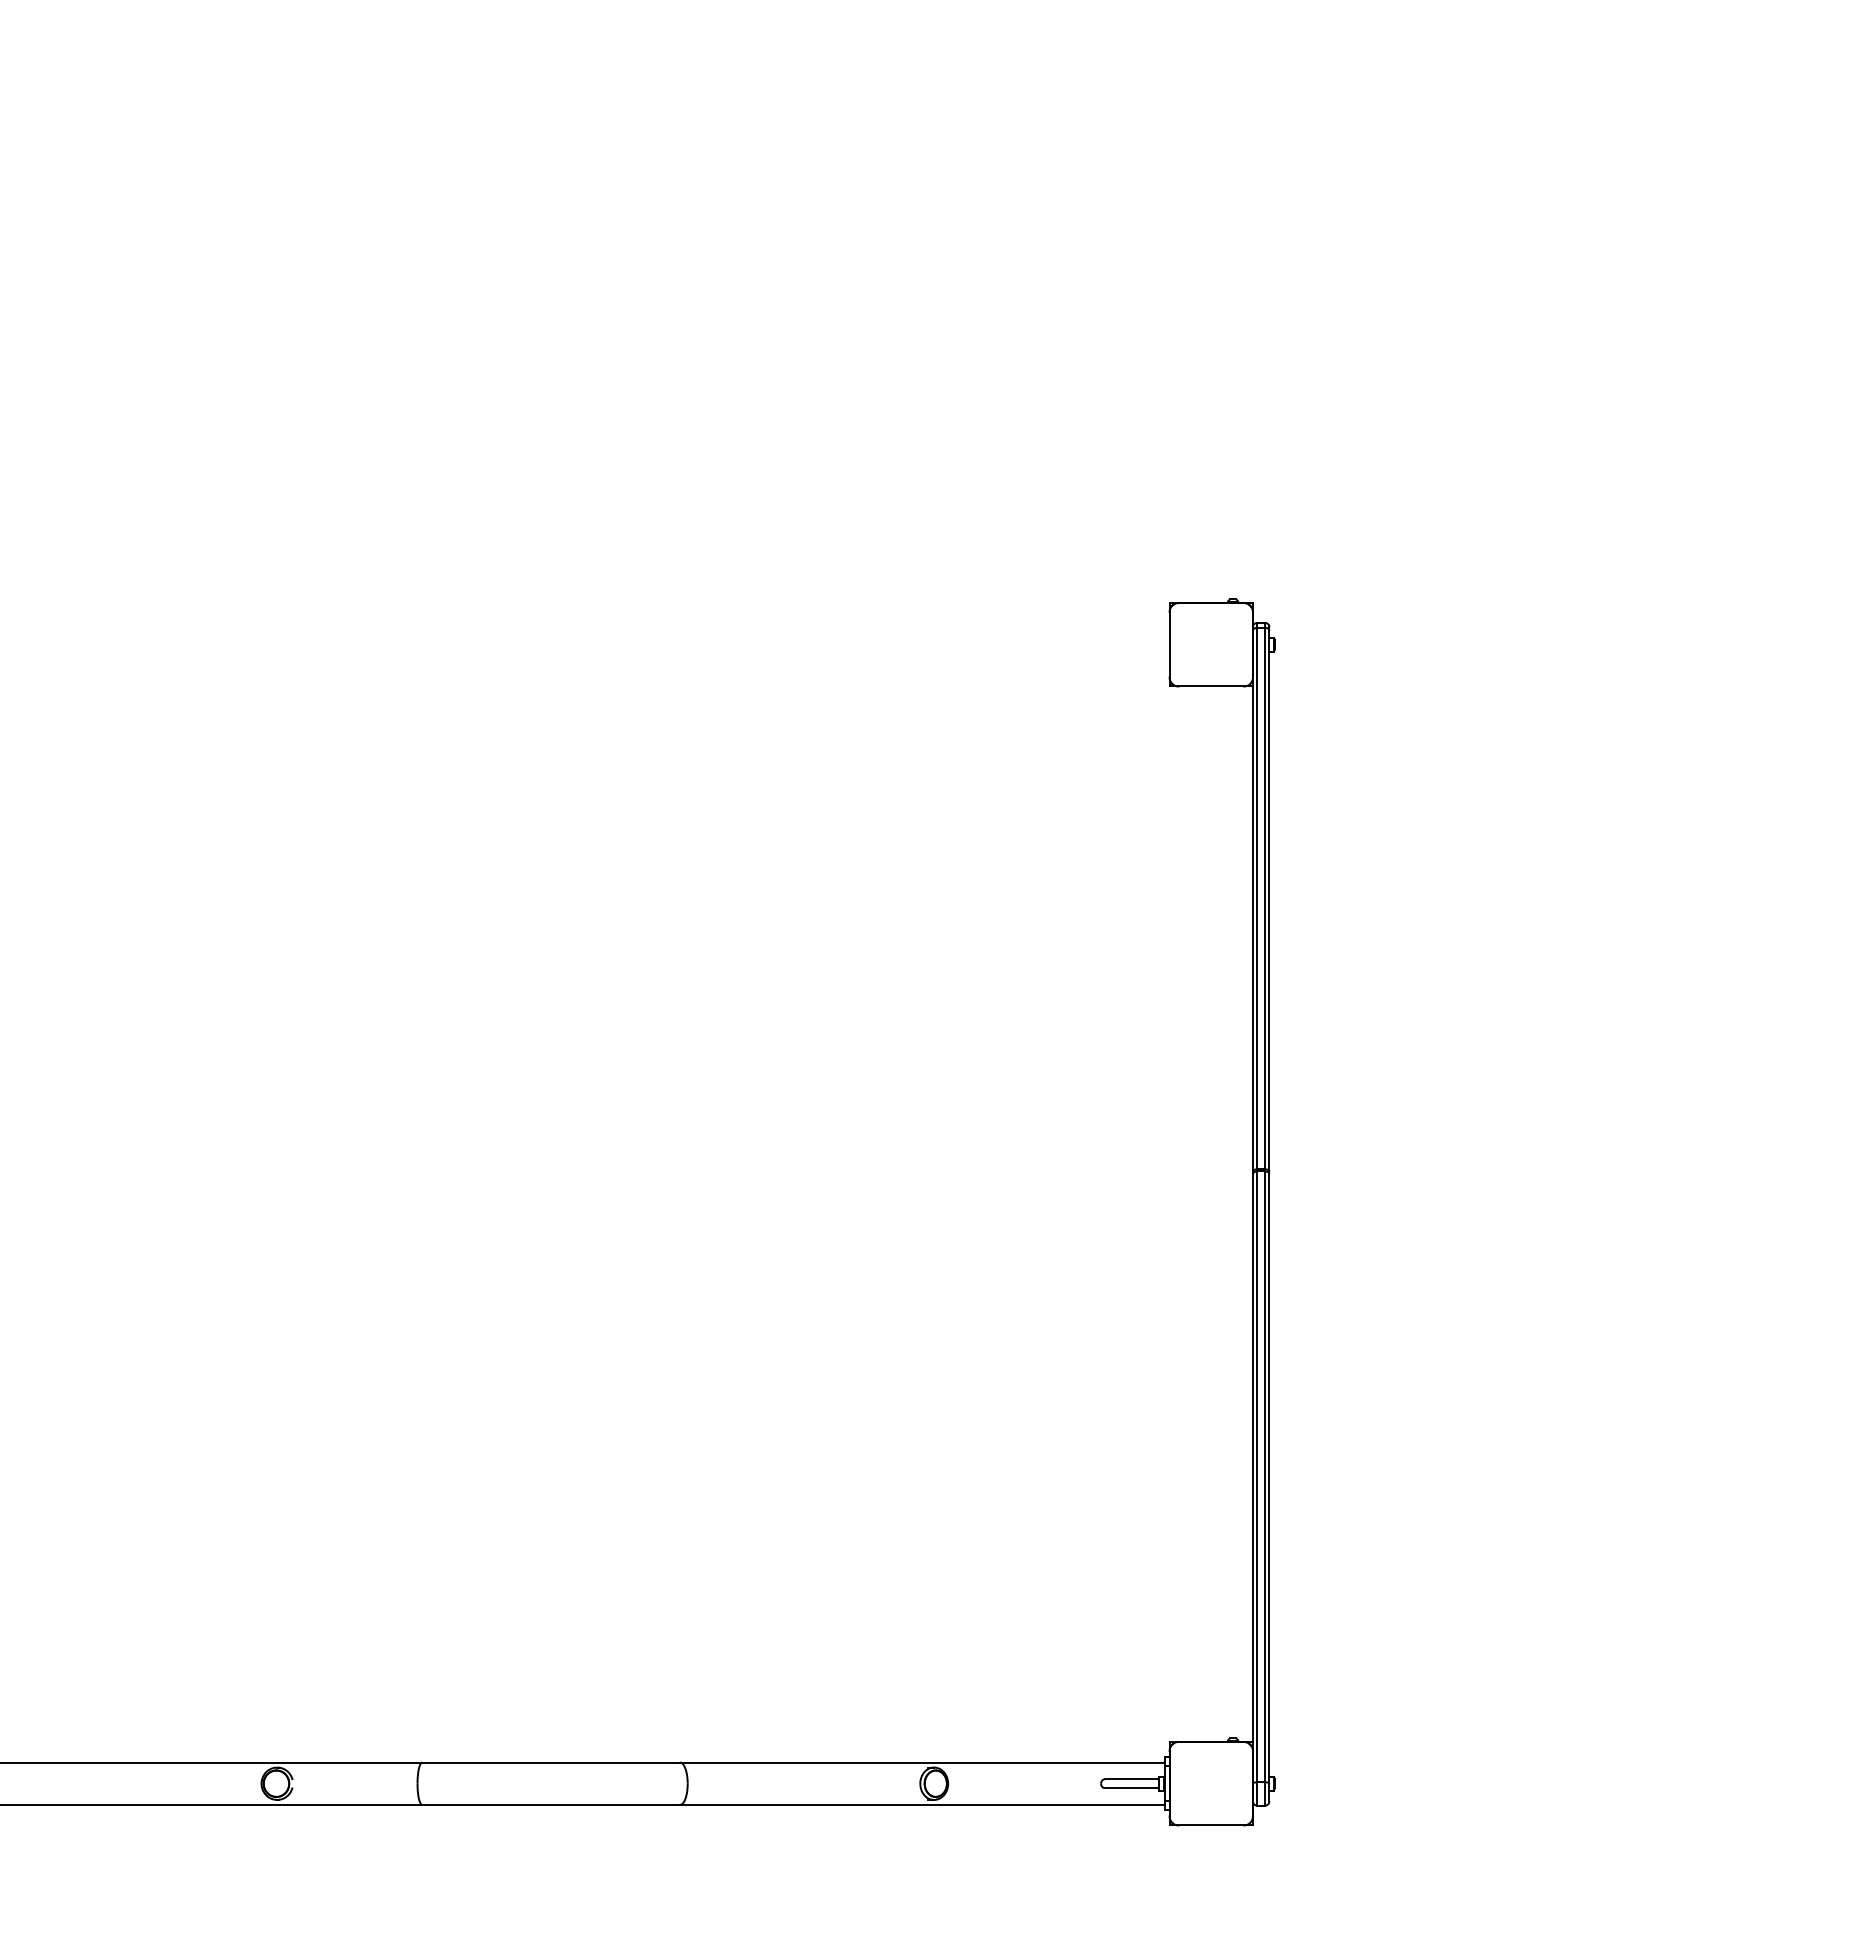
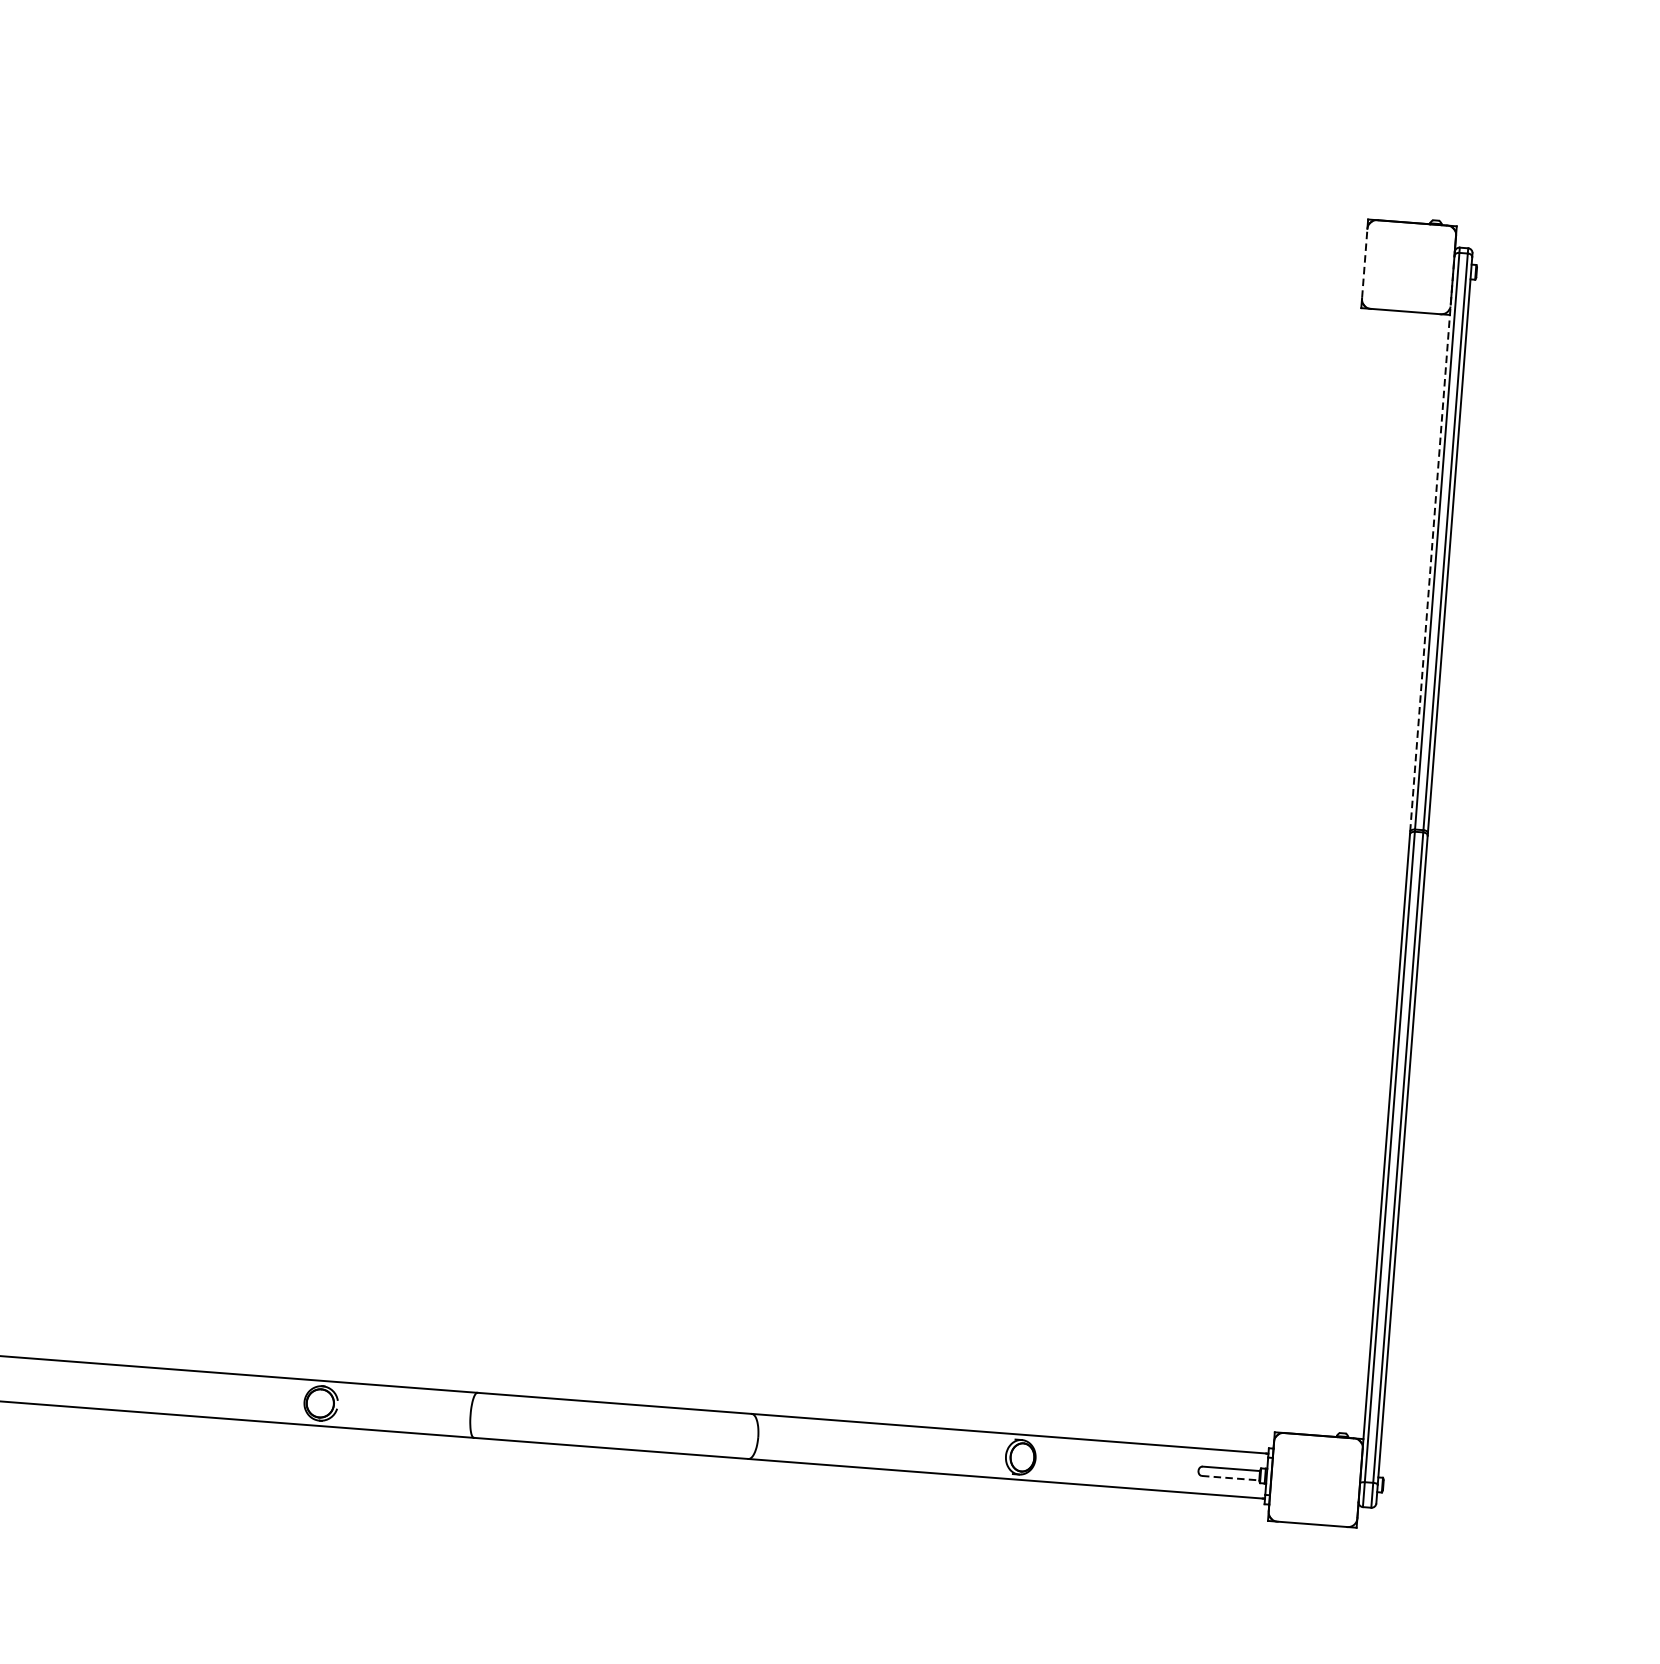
line: (1169, 644) -> (1364, 263), solid -> dashed
line: (1252, 900) -> (1432, 542), solid -> dashed
line: (1131, 1788) -> (1230, 1478), solid -> dashed

